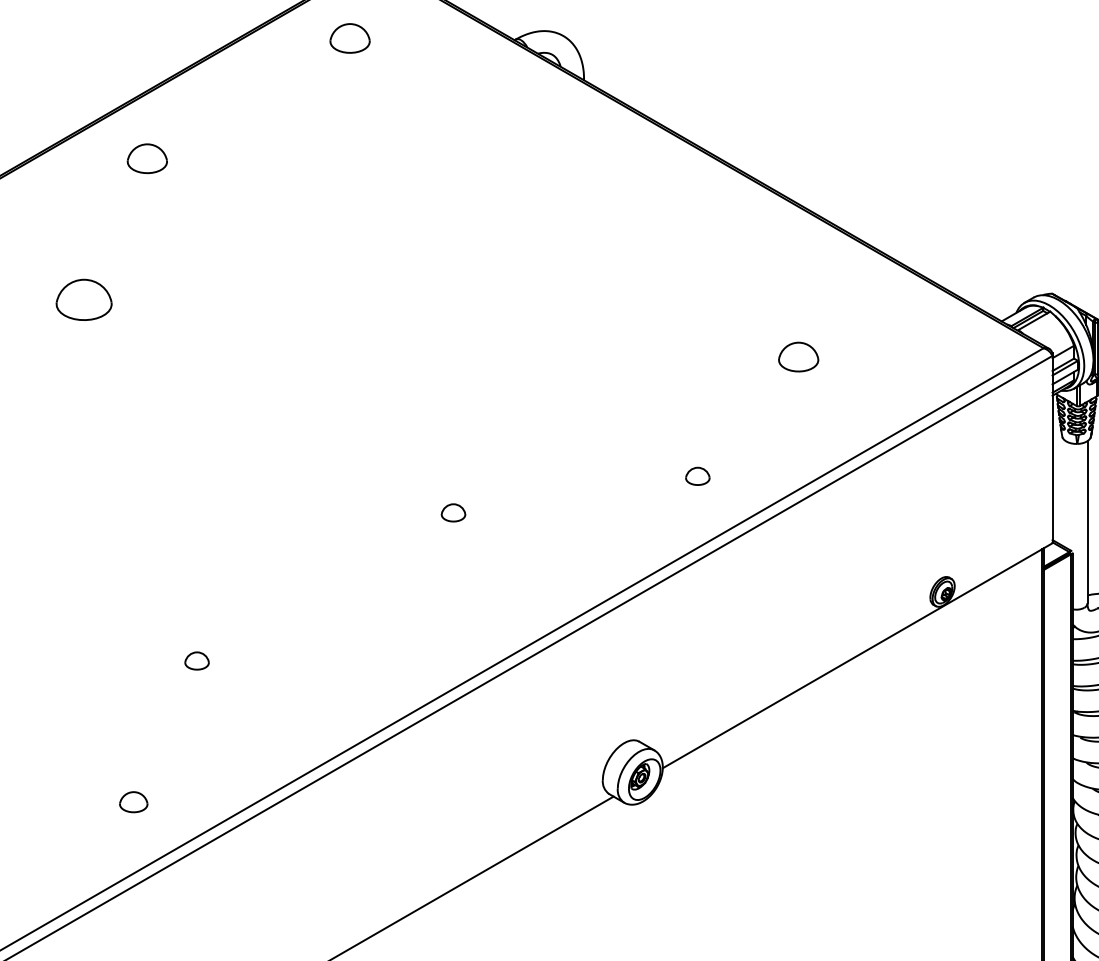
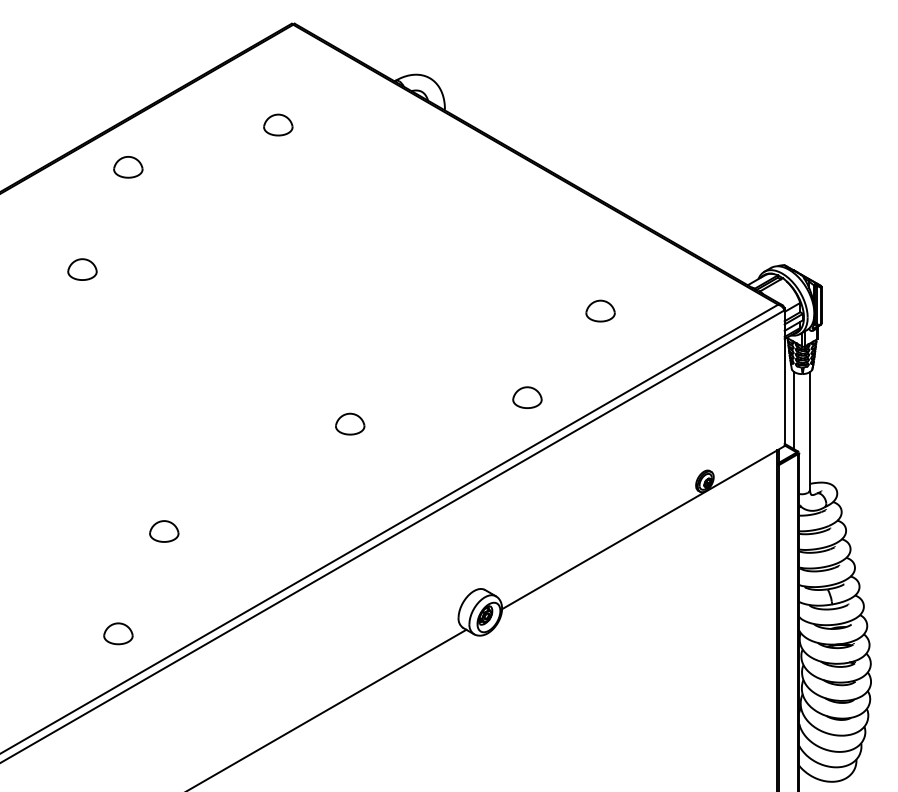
part: (350, 37) -> (278, 124), moved
part: (84, 299) -> (82, 269), size x0.71
part: (697, 476) -> (527, 397), size x1.67
line: (1066, 494) -> (794, 410), added
part: (453, 512) -> (350, 423), size x1.67
part: (197, 661) -> (164, 531), size x1.67
part: (133, 801) -> (118, 633), size x1.43

